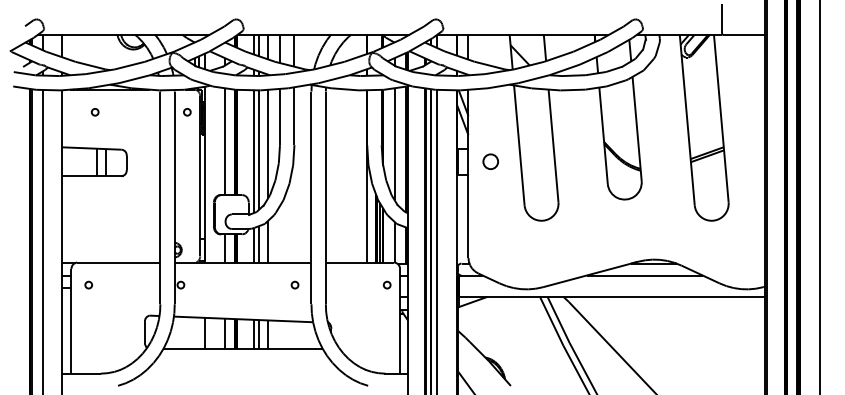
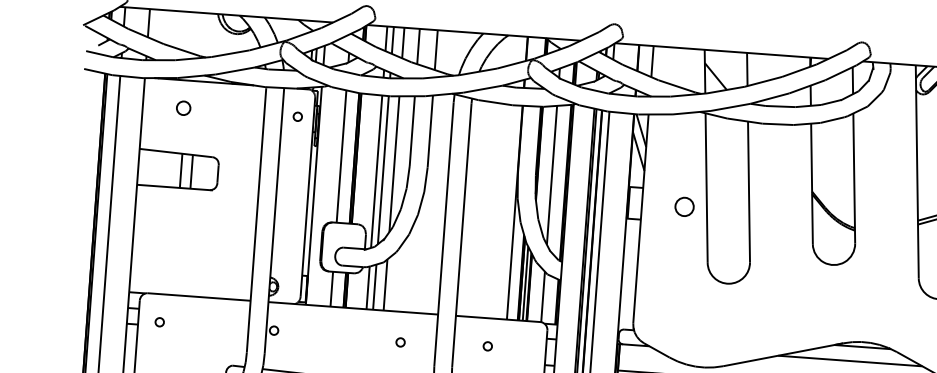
circle: (94, 112) -> (182, 108), size x1.6
circle: (490, 161) -> (684, 206), moved
circle: (294, 284) -> (399, 341), moved
circle: (386, 284) -> (486, 345), moved

